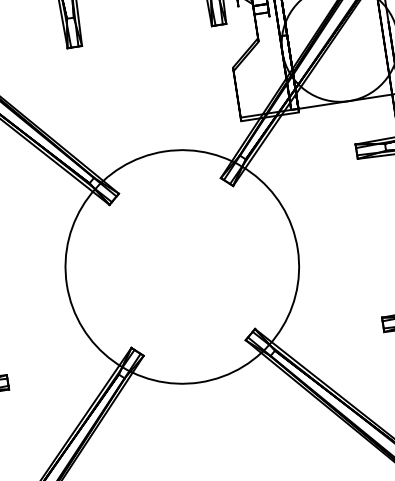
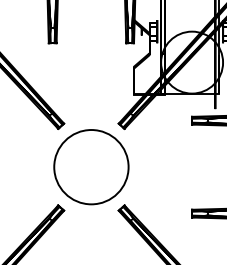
circle: (182, 267) -> (91, 167), size x0.6

